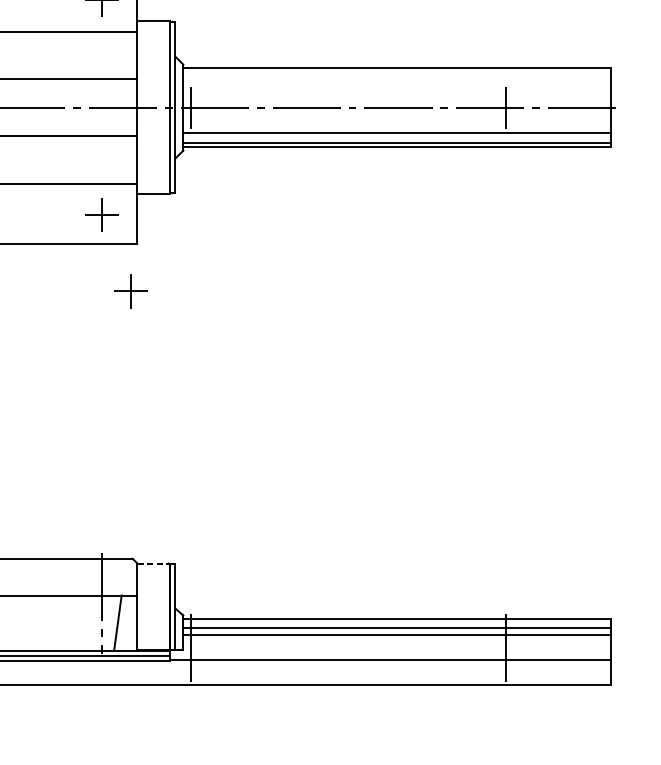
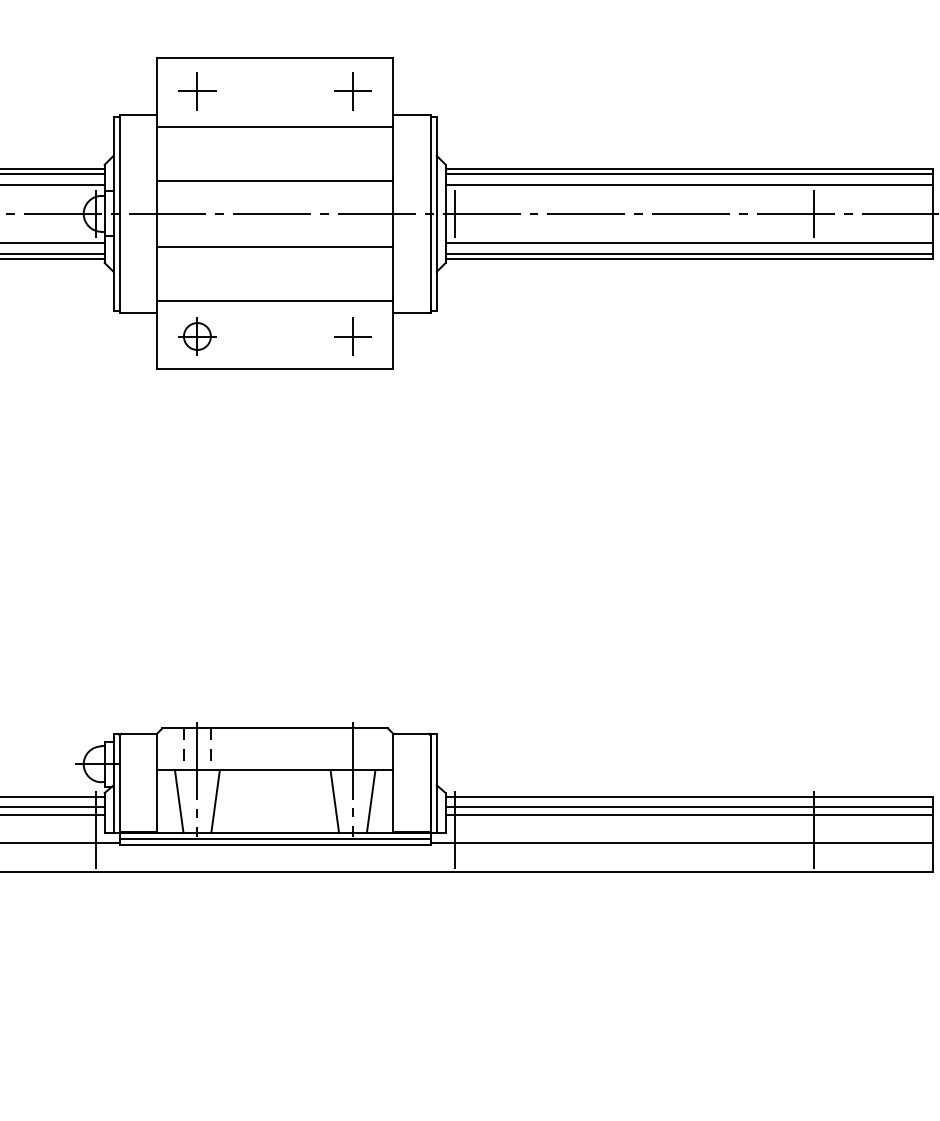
line: (397, 72) -> (689, 173), added
line: (397, 81) -> (689, 184), added
part: (130, 291) -> (385, 423), removed
line: (153, 563) -> (411, 733), dashed -> solid
line: (85, 622) -> (334, 801), added

